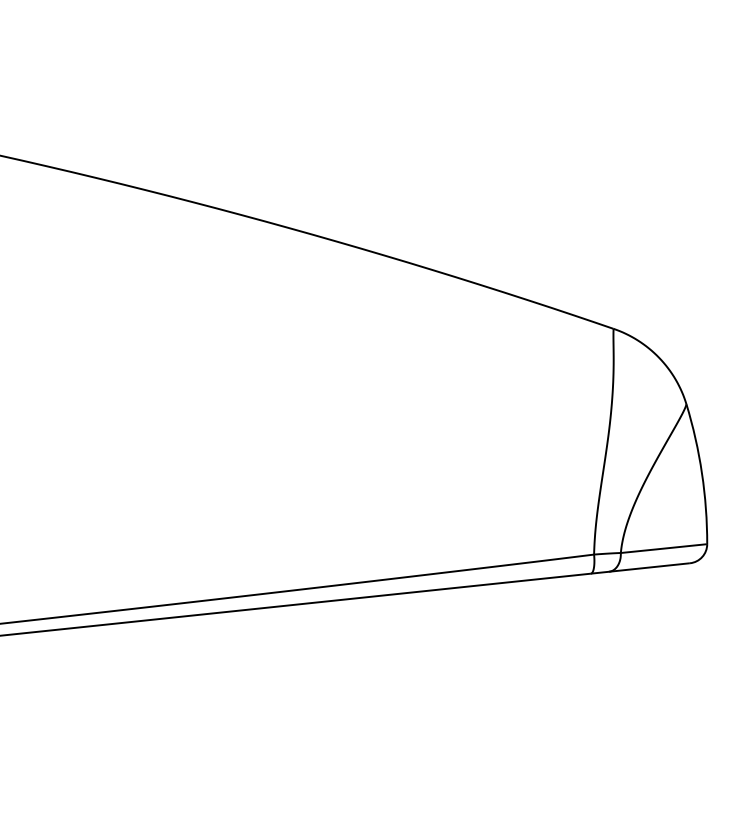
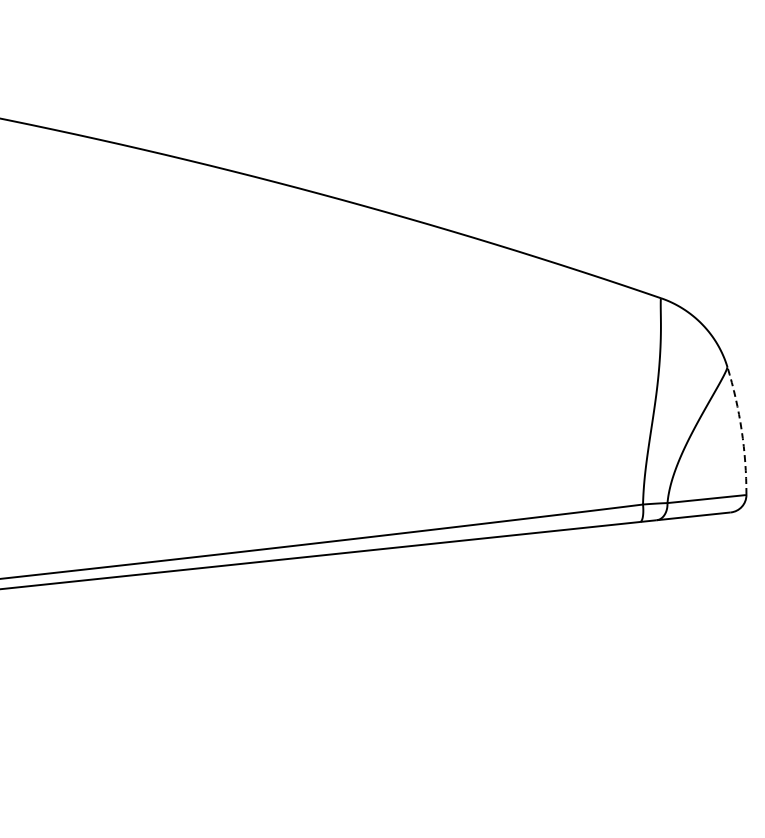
arc: (701, 473) -> (741, 430), solid -> dashed

